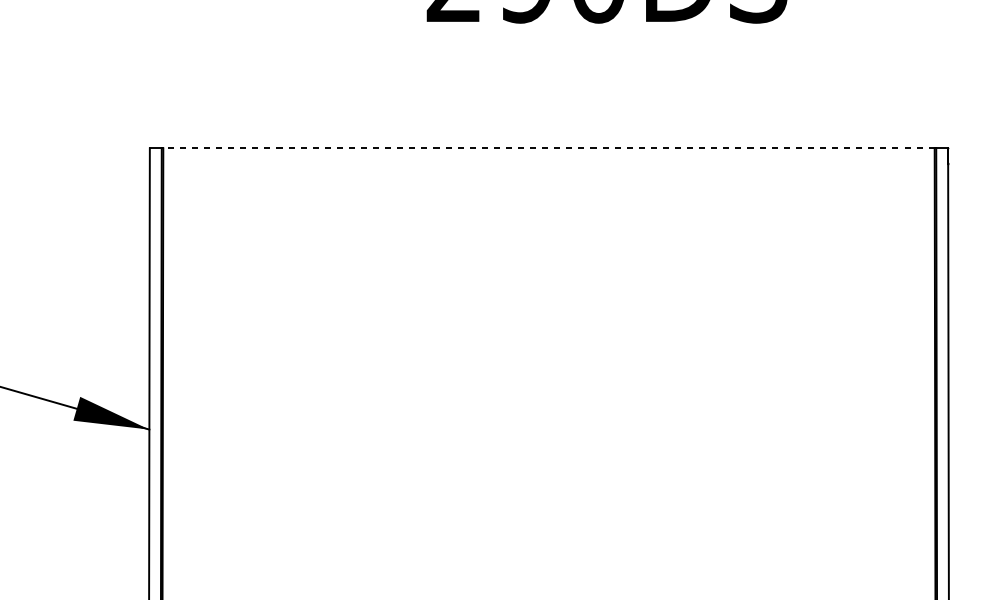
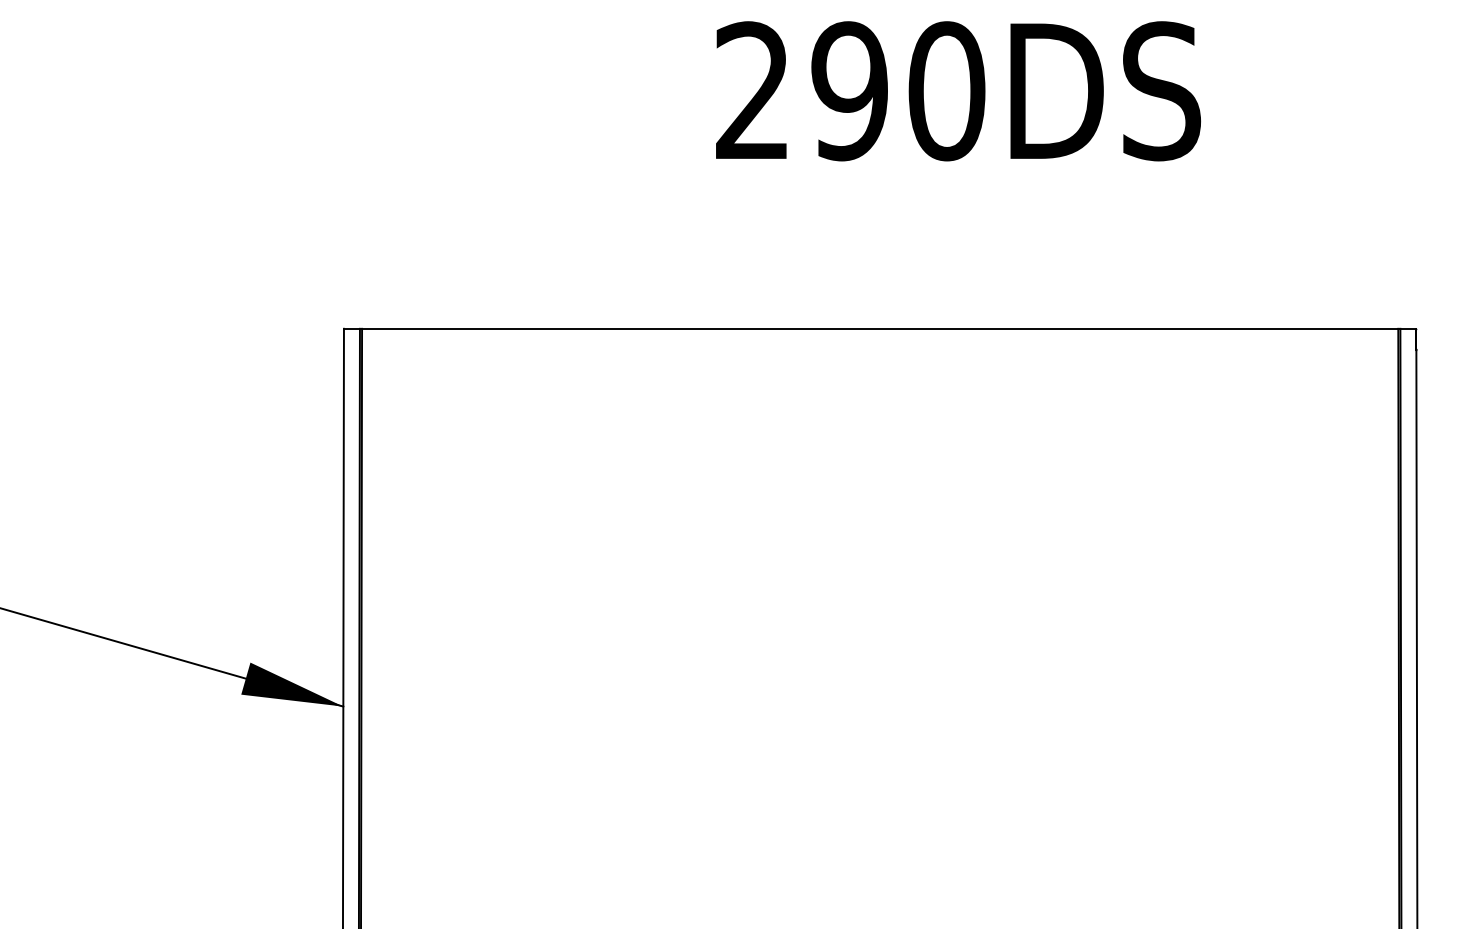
line: (548, 148) -> (879, 328), dashed -> solid

